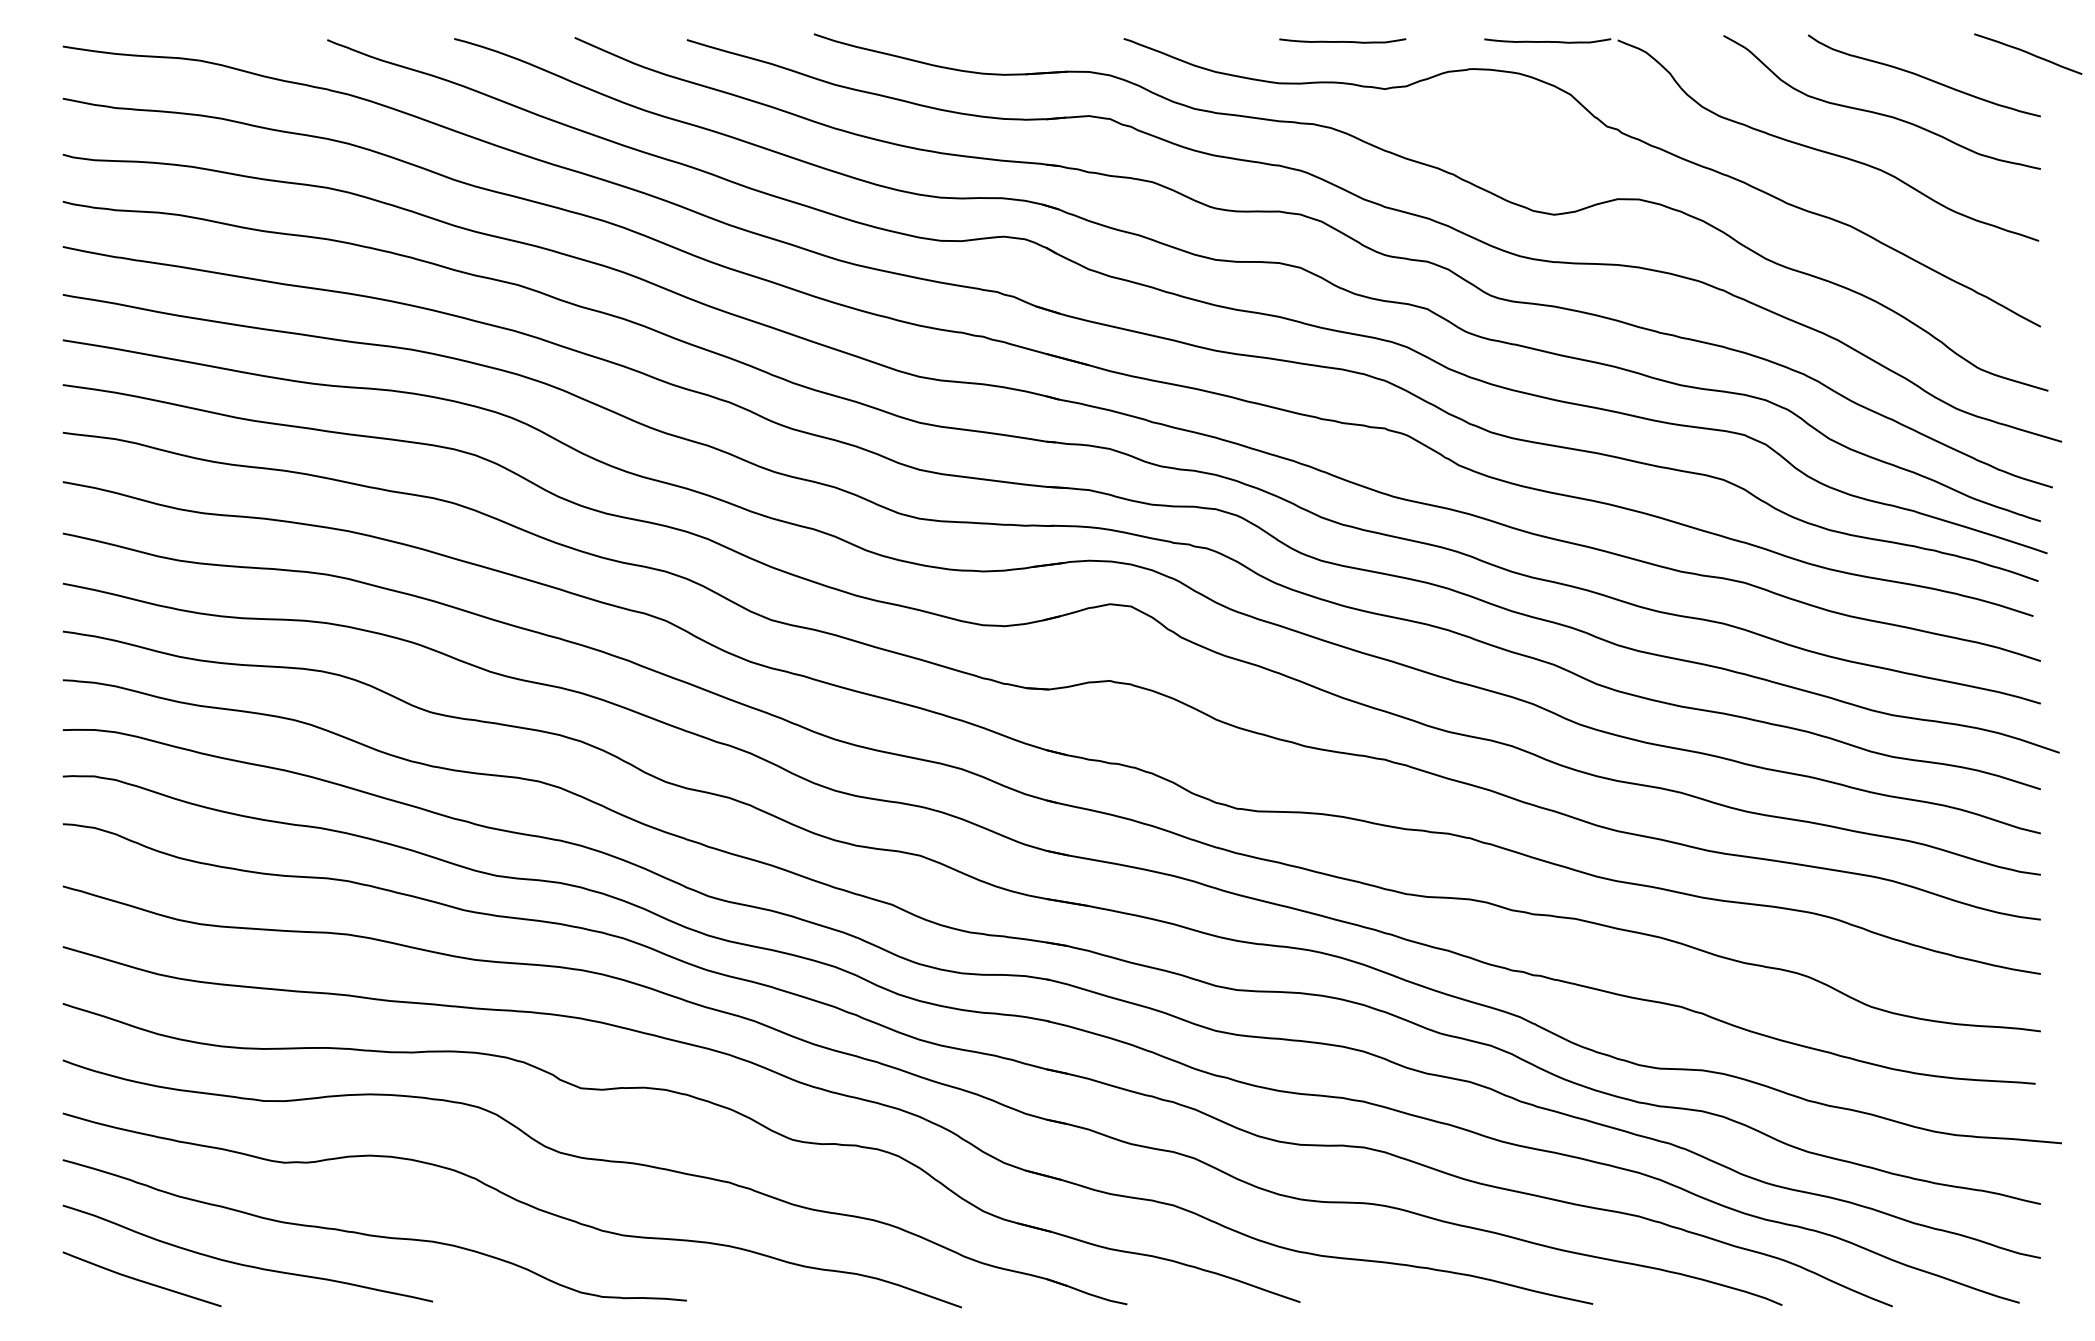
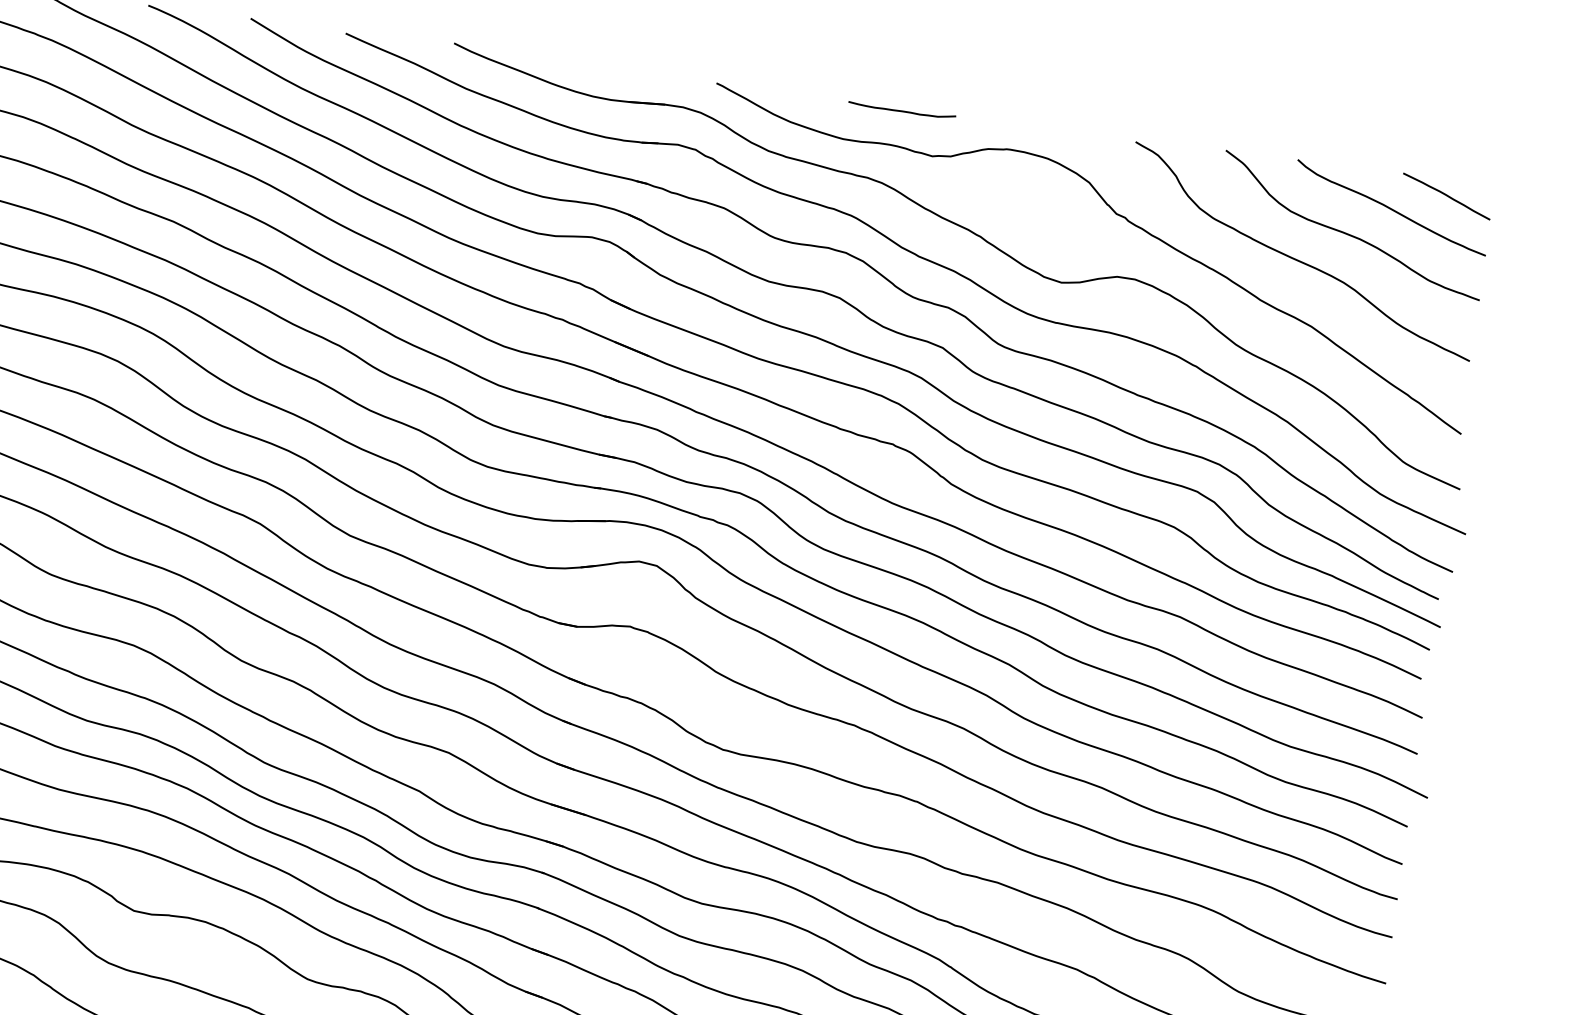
curve: (1547, 41) -> (1075, 134), removed
curve: (2028, 53) -> (1447, 196), moved

